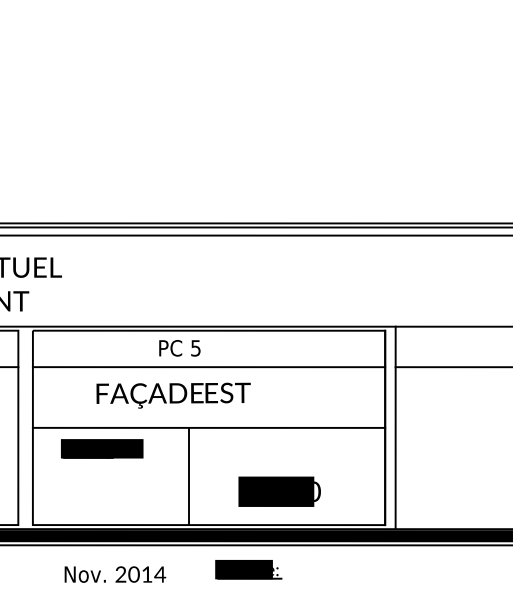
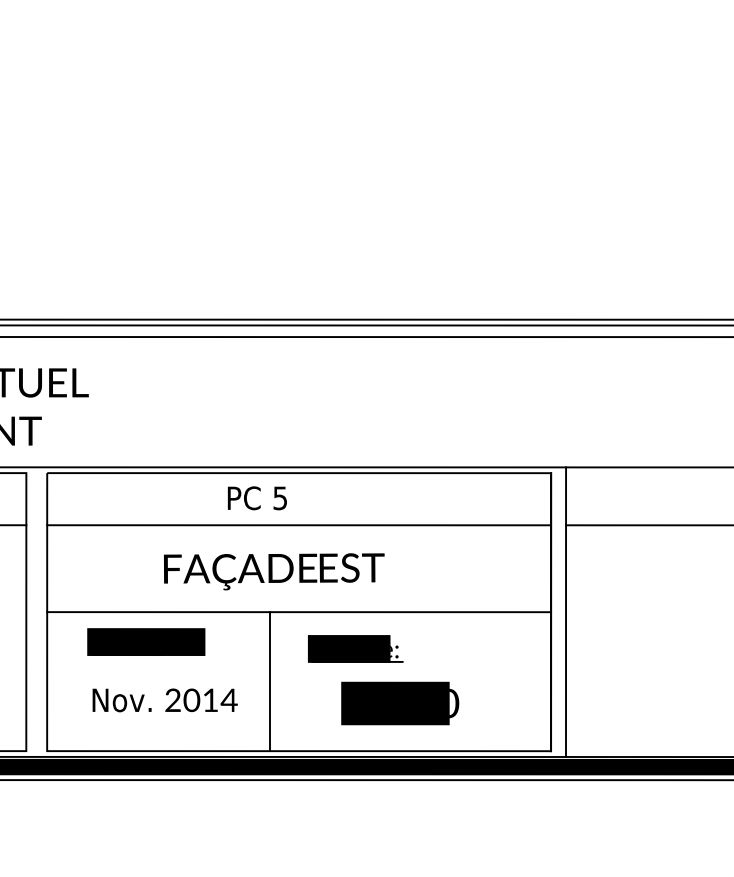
text: (173, 395) -> (274, 571), moved
part: (248, 569) -> (355, 648), moved
text: (115, 574) -> (165, 700), moved

